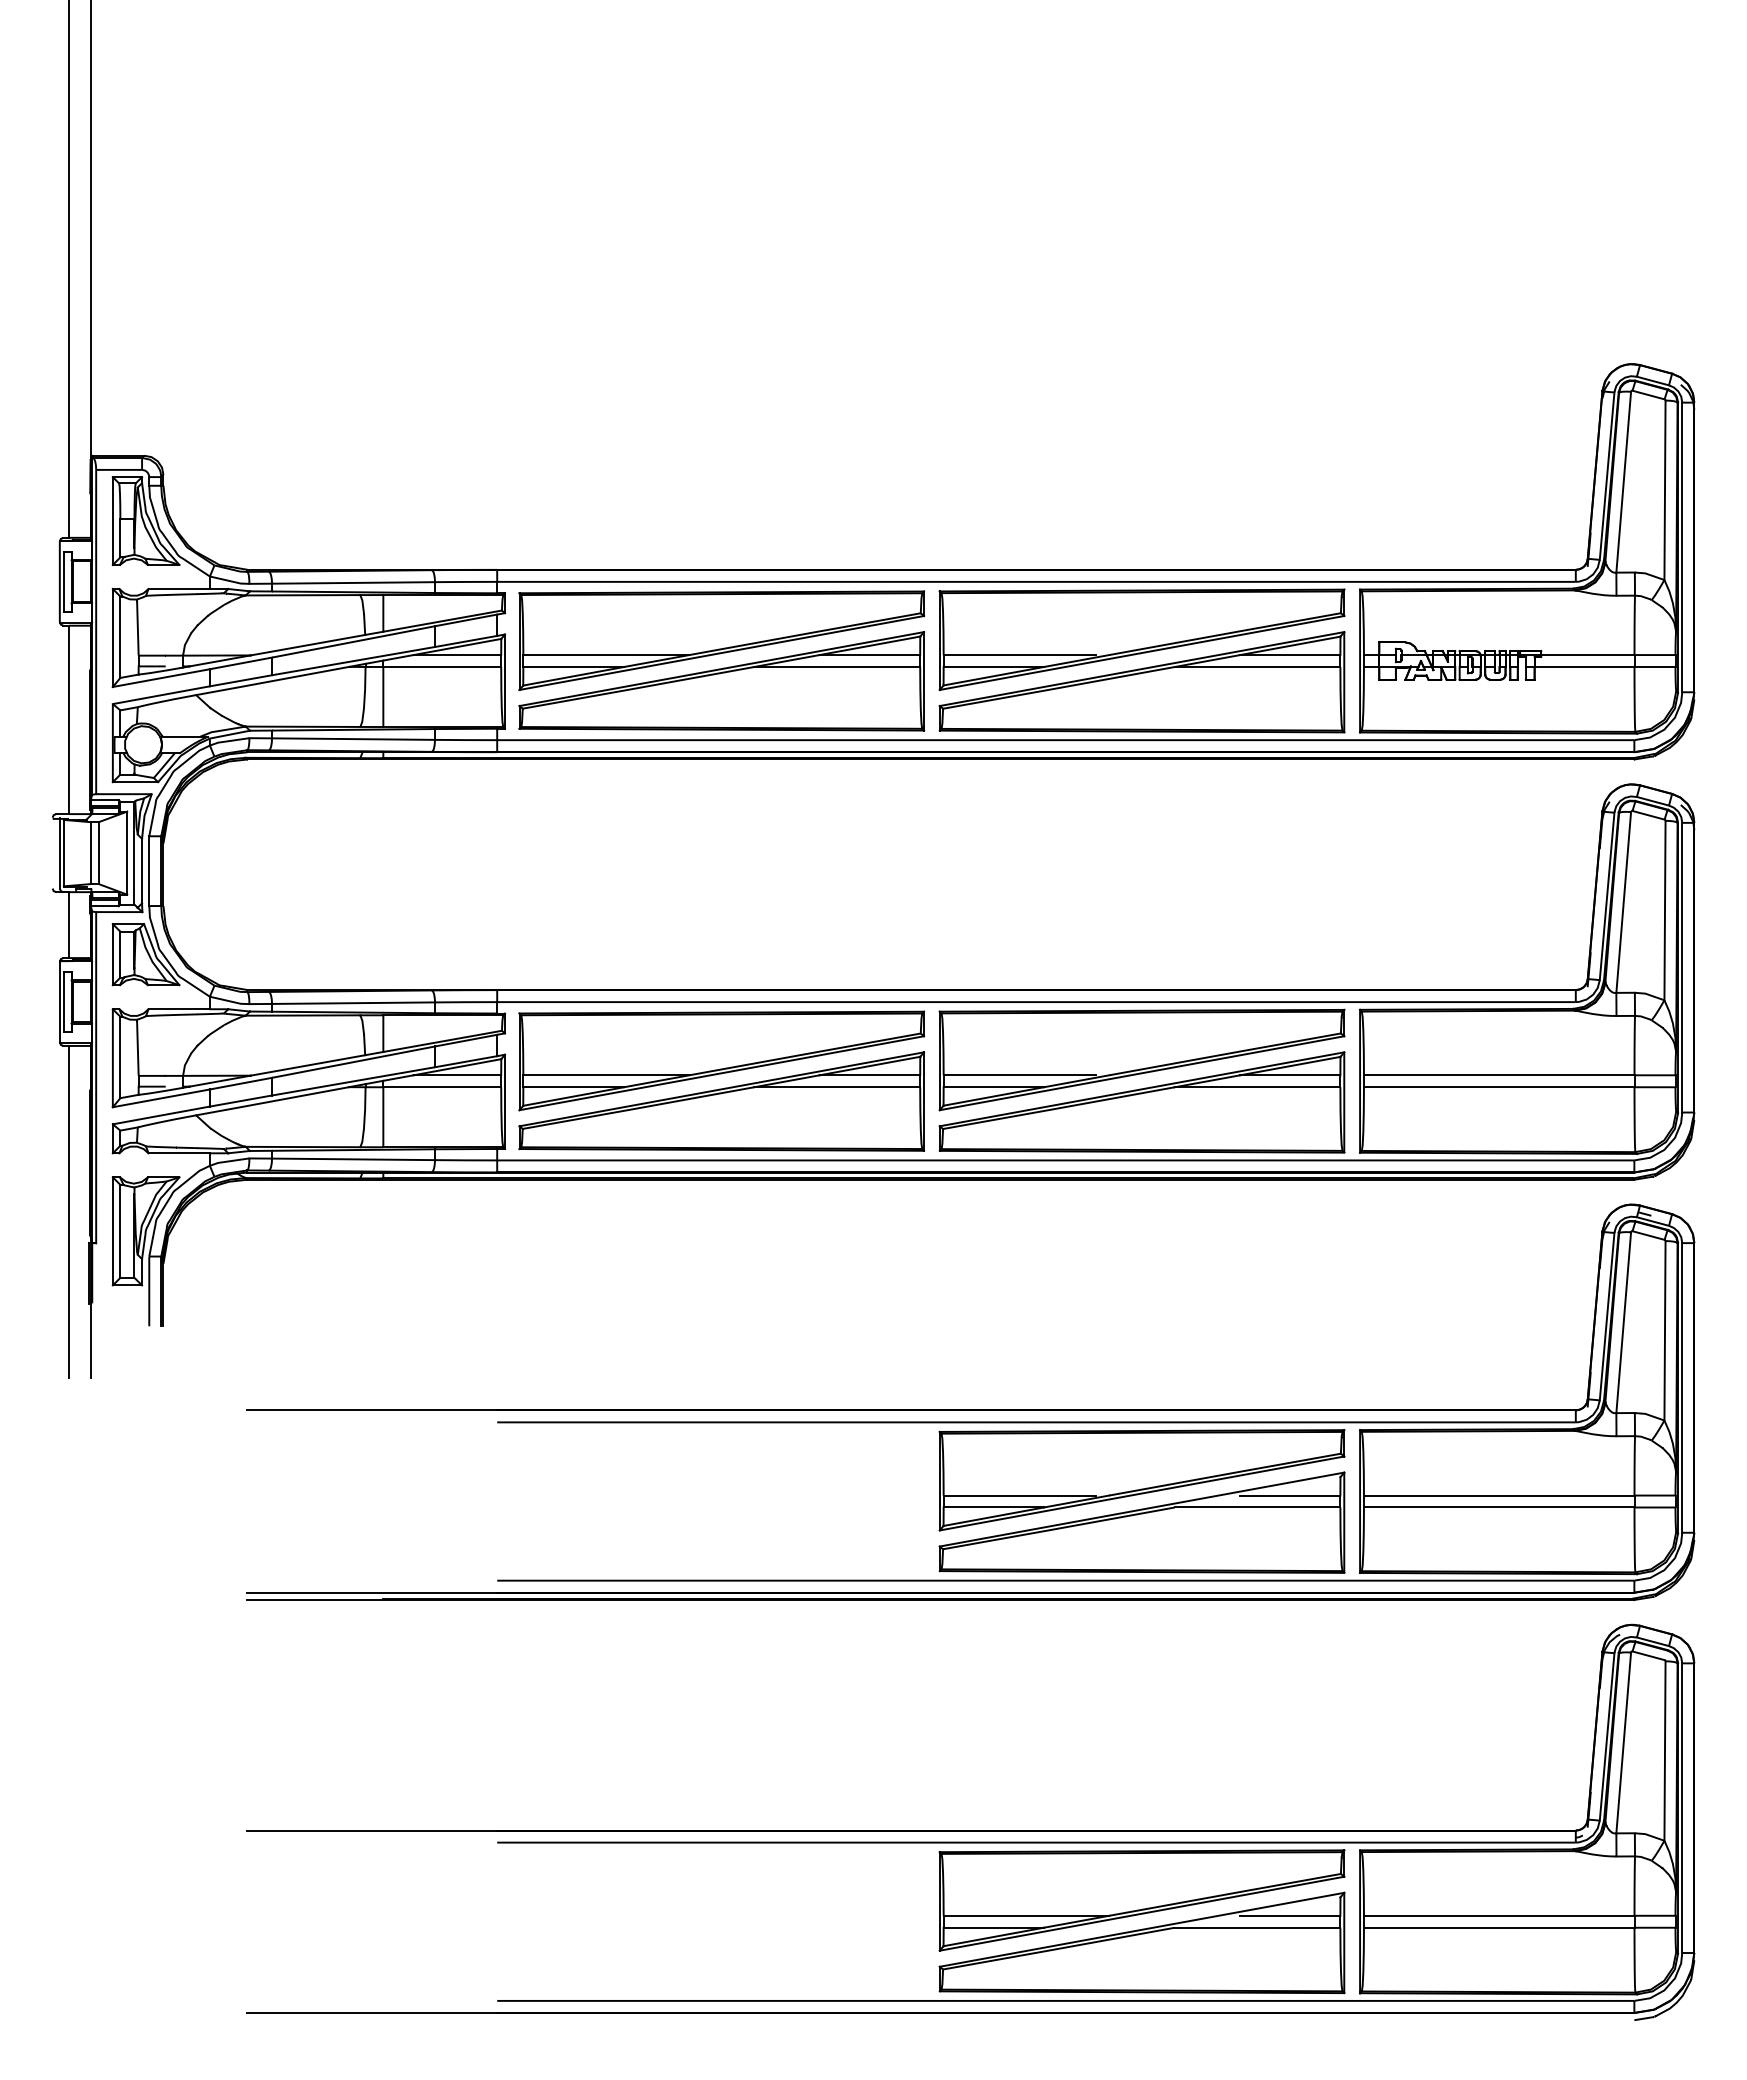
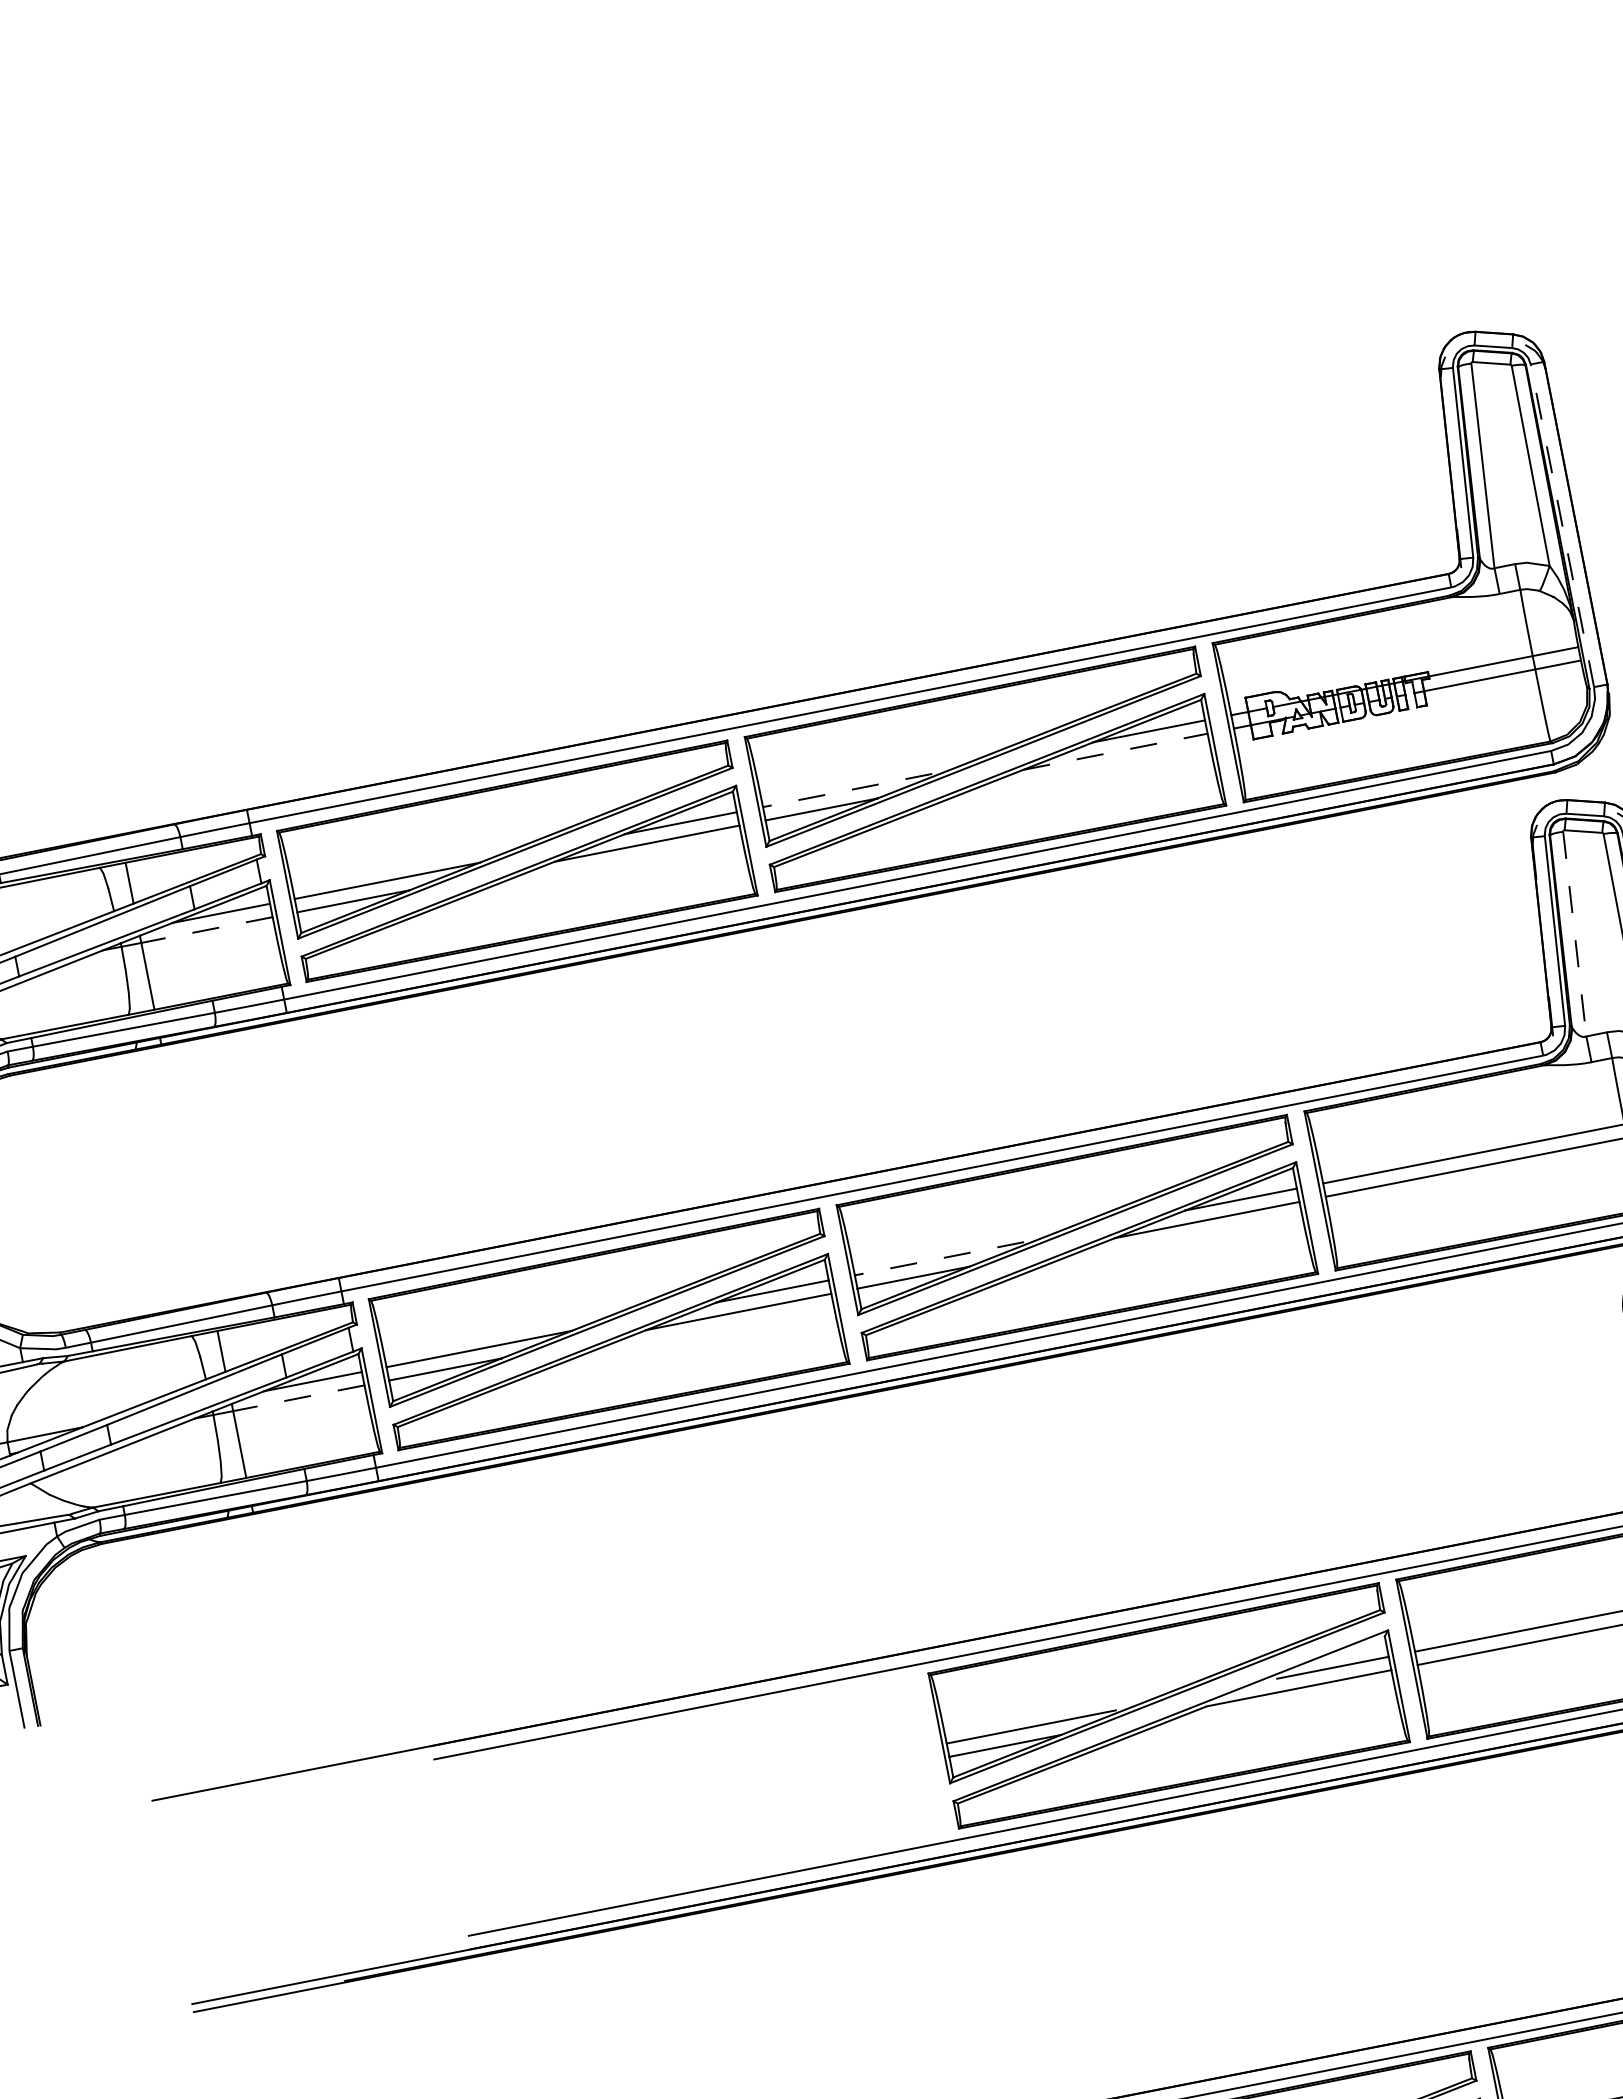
line: (1682, 547) -> (1562, 525), solid -> dashed
line: (1019, 655) -> (847, 791), solid -> dashed
line: (442, 667) -> (207, 930), solid -> dashed
line: (1257, 667) -> (1115, 752), solid -> dashed
line: (1623, 902) -> (1574, 934), solid -> dashed
line: (1019, 1075) -> (939, 1258), solid -> dashed
line: (442, 1087) -> (299, 1398), solid -> dashed

